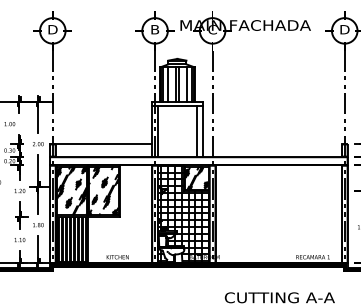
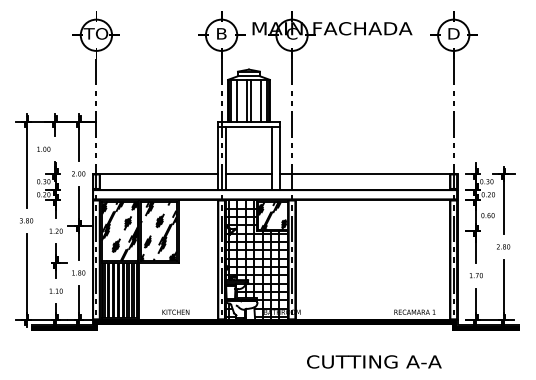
text: (52, 29) -> (95, 33), D -> TO
line: (177, 143) -> (248, 173), added
line: (275, 143) -> (368, 173), added

